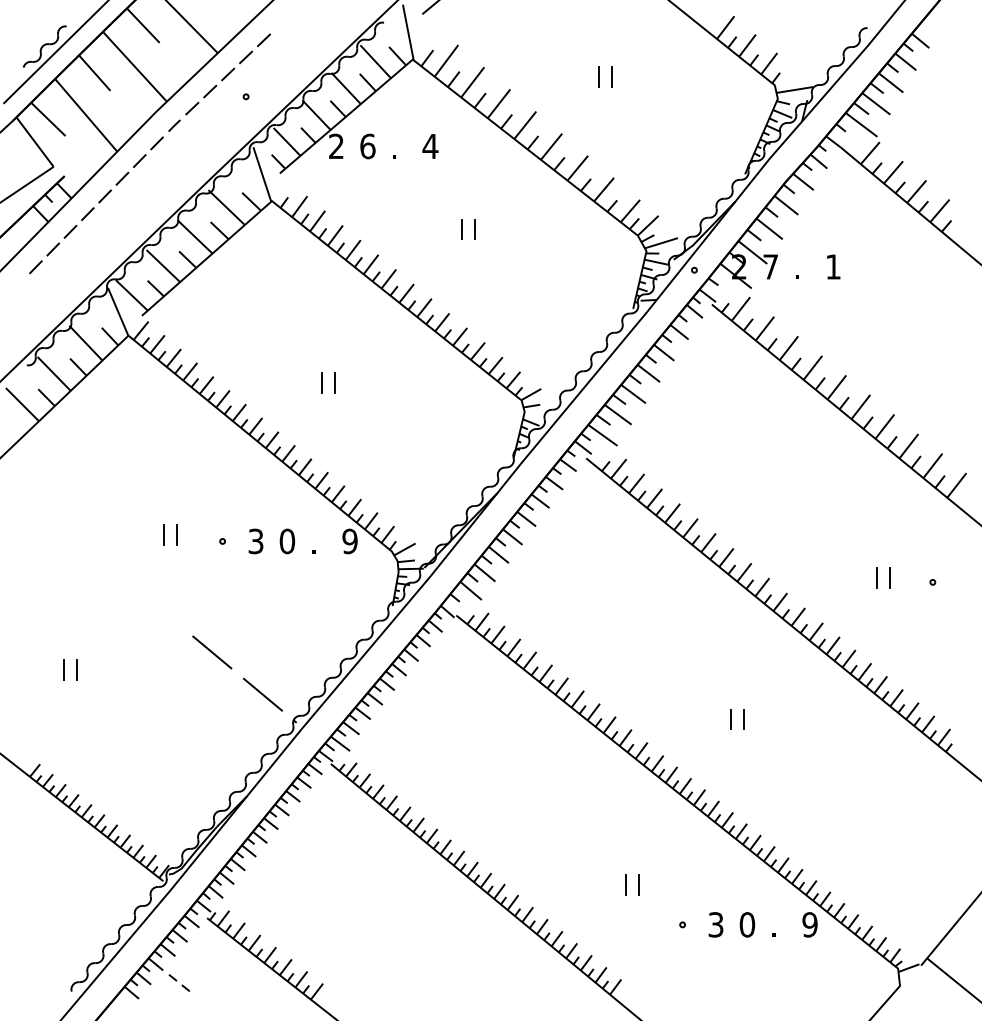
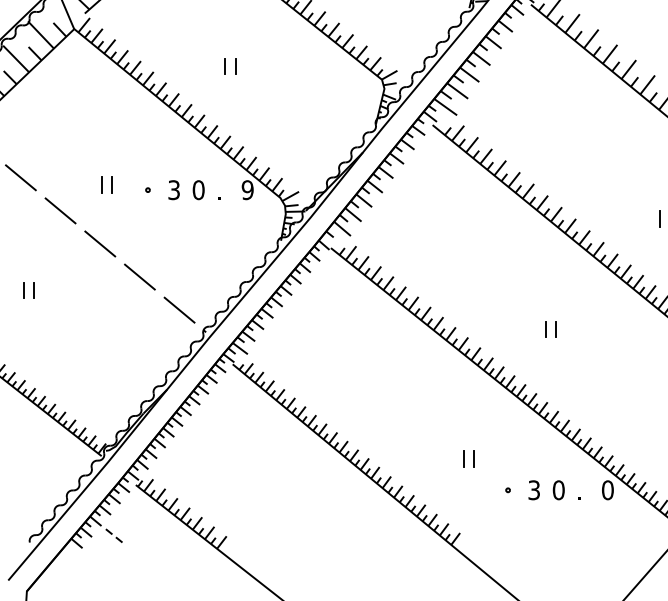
line: (60, 525) -> (21, 177), added
line: (110, 567) -> (60, 210), added
line: (161, 610) -> (100, 244), added
text: (809, 924) -> (607, 490), 9 -> 0

